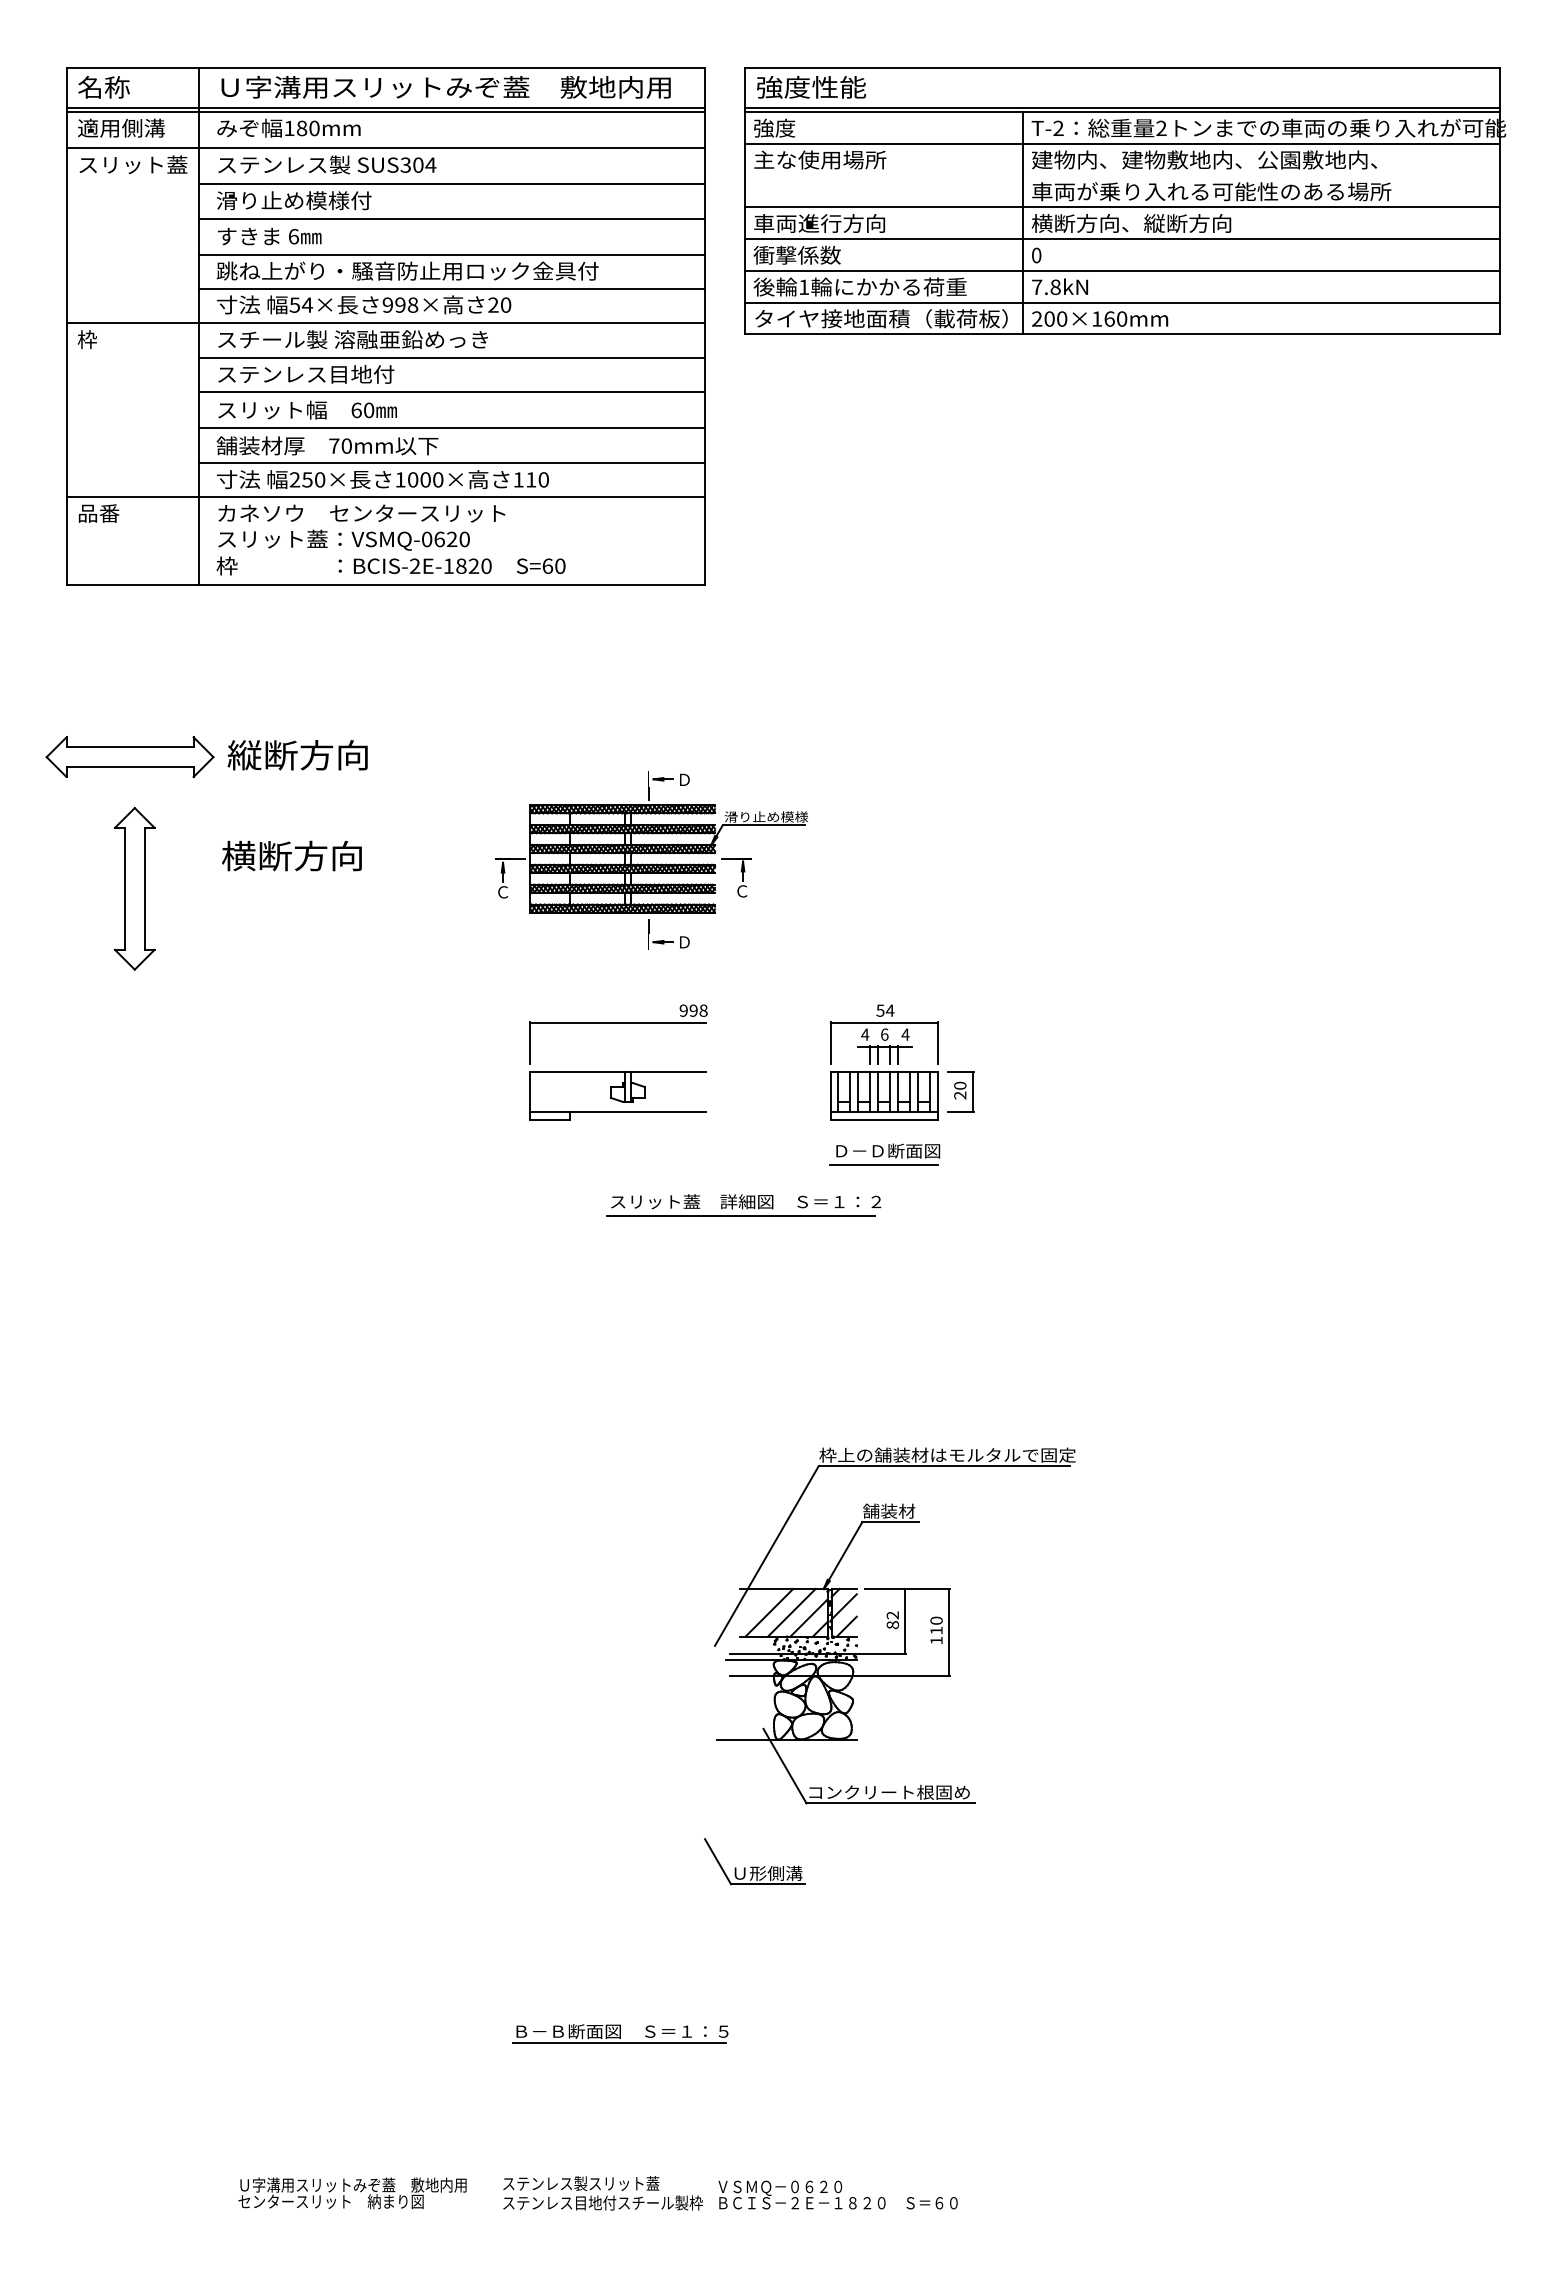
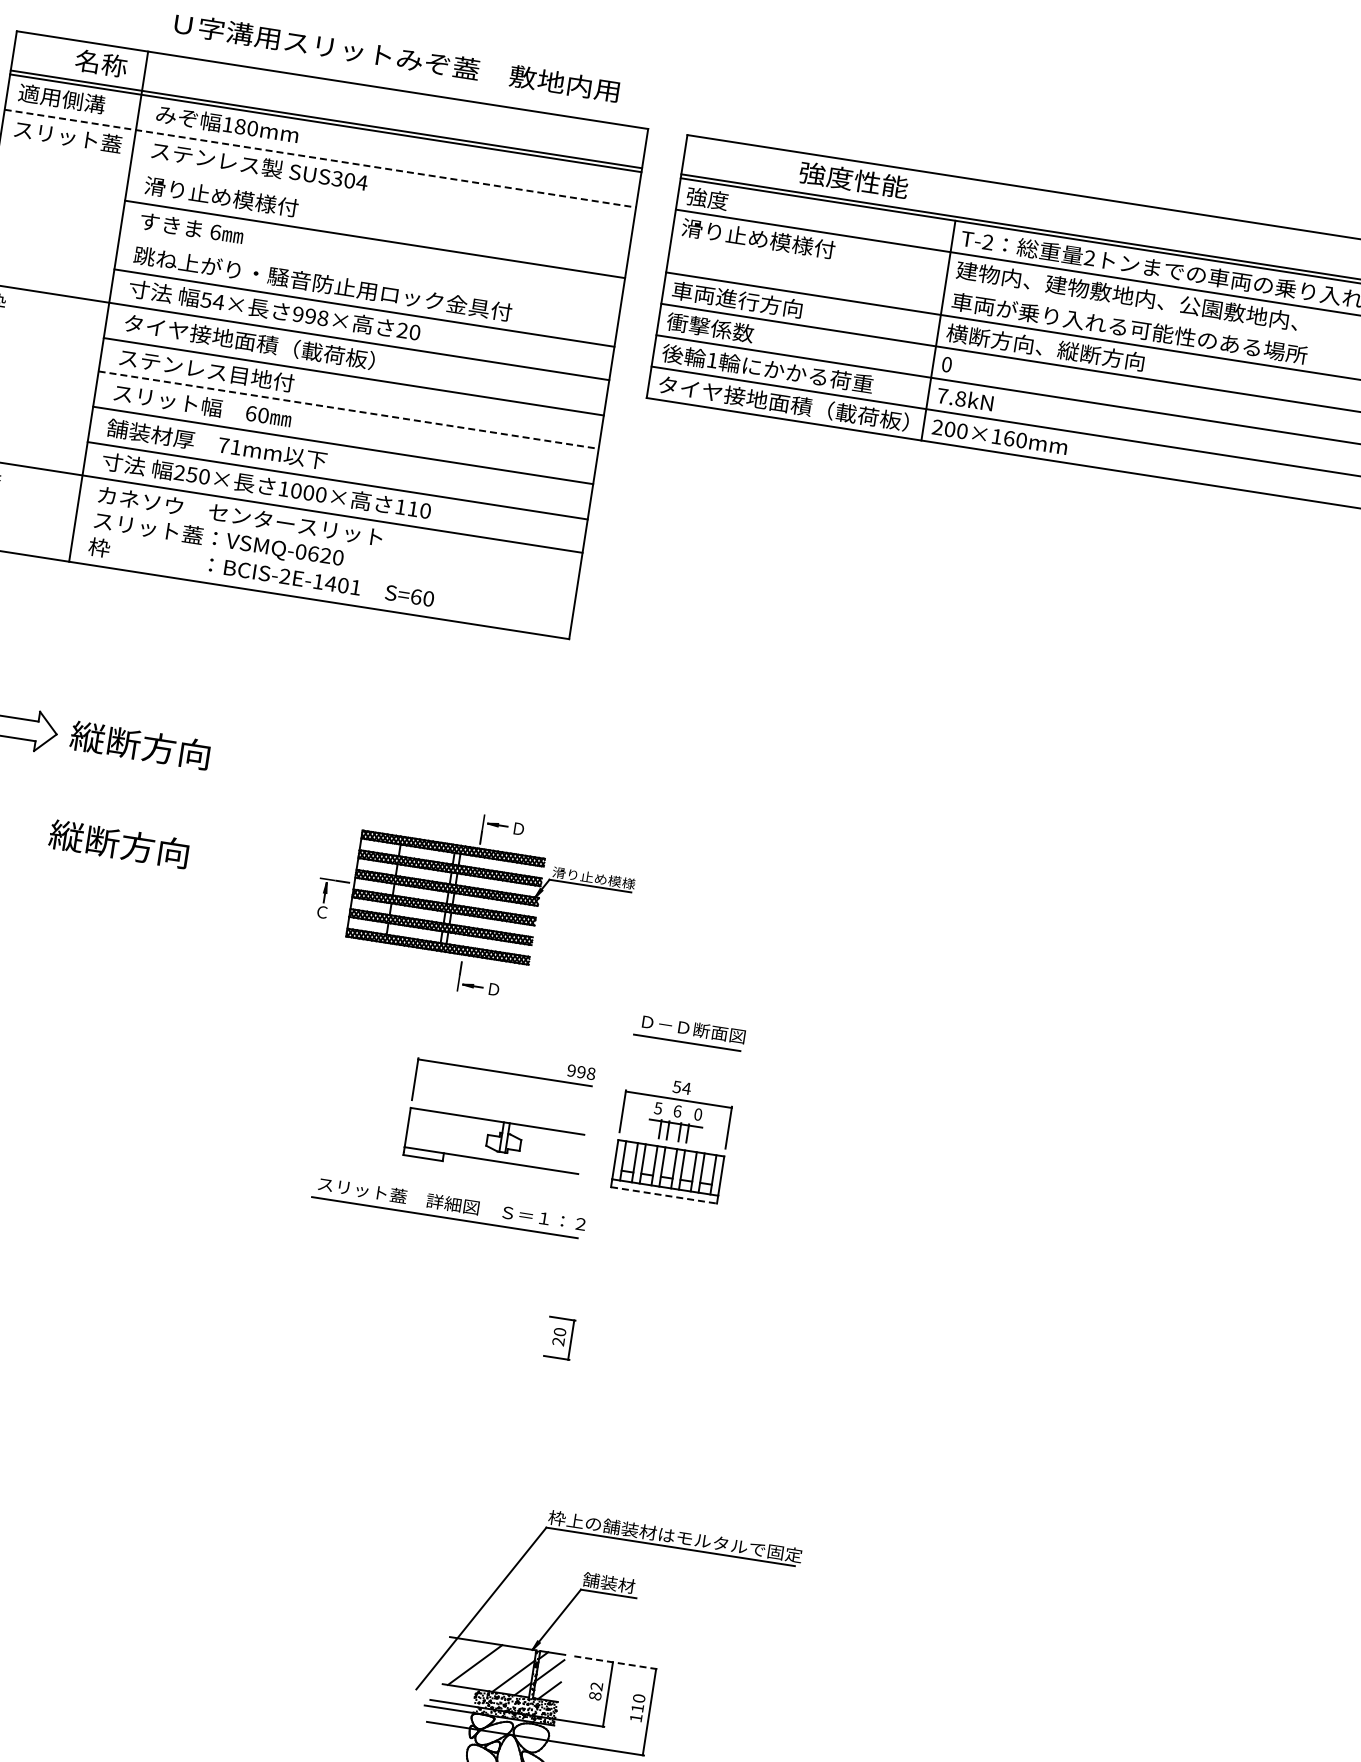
text: (103, 87) -> (100, 63), moved
text: (445, 87) -> (396, 57), moved
text: (811, 87) -> (853, 180), moved
line: (386, 147) -> (320, 158), solid -> dashed
text: (831, 159) -> (758, 238), 主な使用場所 -> 滑り止め模様付
line: (452, 183) -> (380, 204), removed
line: (452, 255) -> (369, 275), removed
text: (352, 339) -> (258, 342), スチール製 溶融亜鉛めっき -> タイヤ接地面積（載荷板）
line: (452, 392) -> (348, 410), solid -> dashed
text: (346, 445) -> (235, 446), 70mm -> 71mm
text: (473, 566) -> (342, 585), BCIS-2E-1820 -> BCIS-2E-1401
text: (238, 855) -> (66, 835), 横断方向 -> 縦断方向
part: (736, 877) -> (555, 933), removed
text: (865, 1034) -> (658, 1108), 4 -> 5
text: (905, 1034) -> (698, 1114), 4 -> 0
part: (618, 1071) -> (497, 1120), moved
part: (960, 1091) -> (559, 1337), moved
line: (884, 1119) -> (664, 1195), solid -> dashed
part: (884, 1154) -> (689, 1032), moved
part: (743, 1205) -> (449, 1207), moved
line: (907, 1588) -> (615, 1662), solid -> dashed
line: (791, 1612) -> (497, 1668), removed

